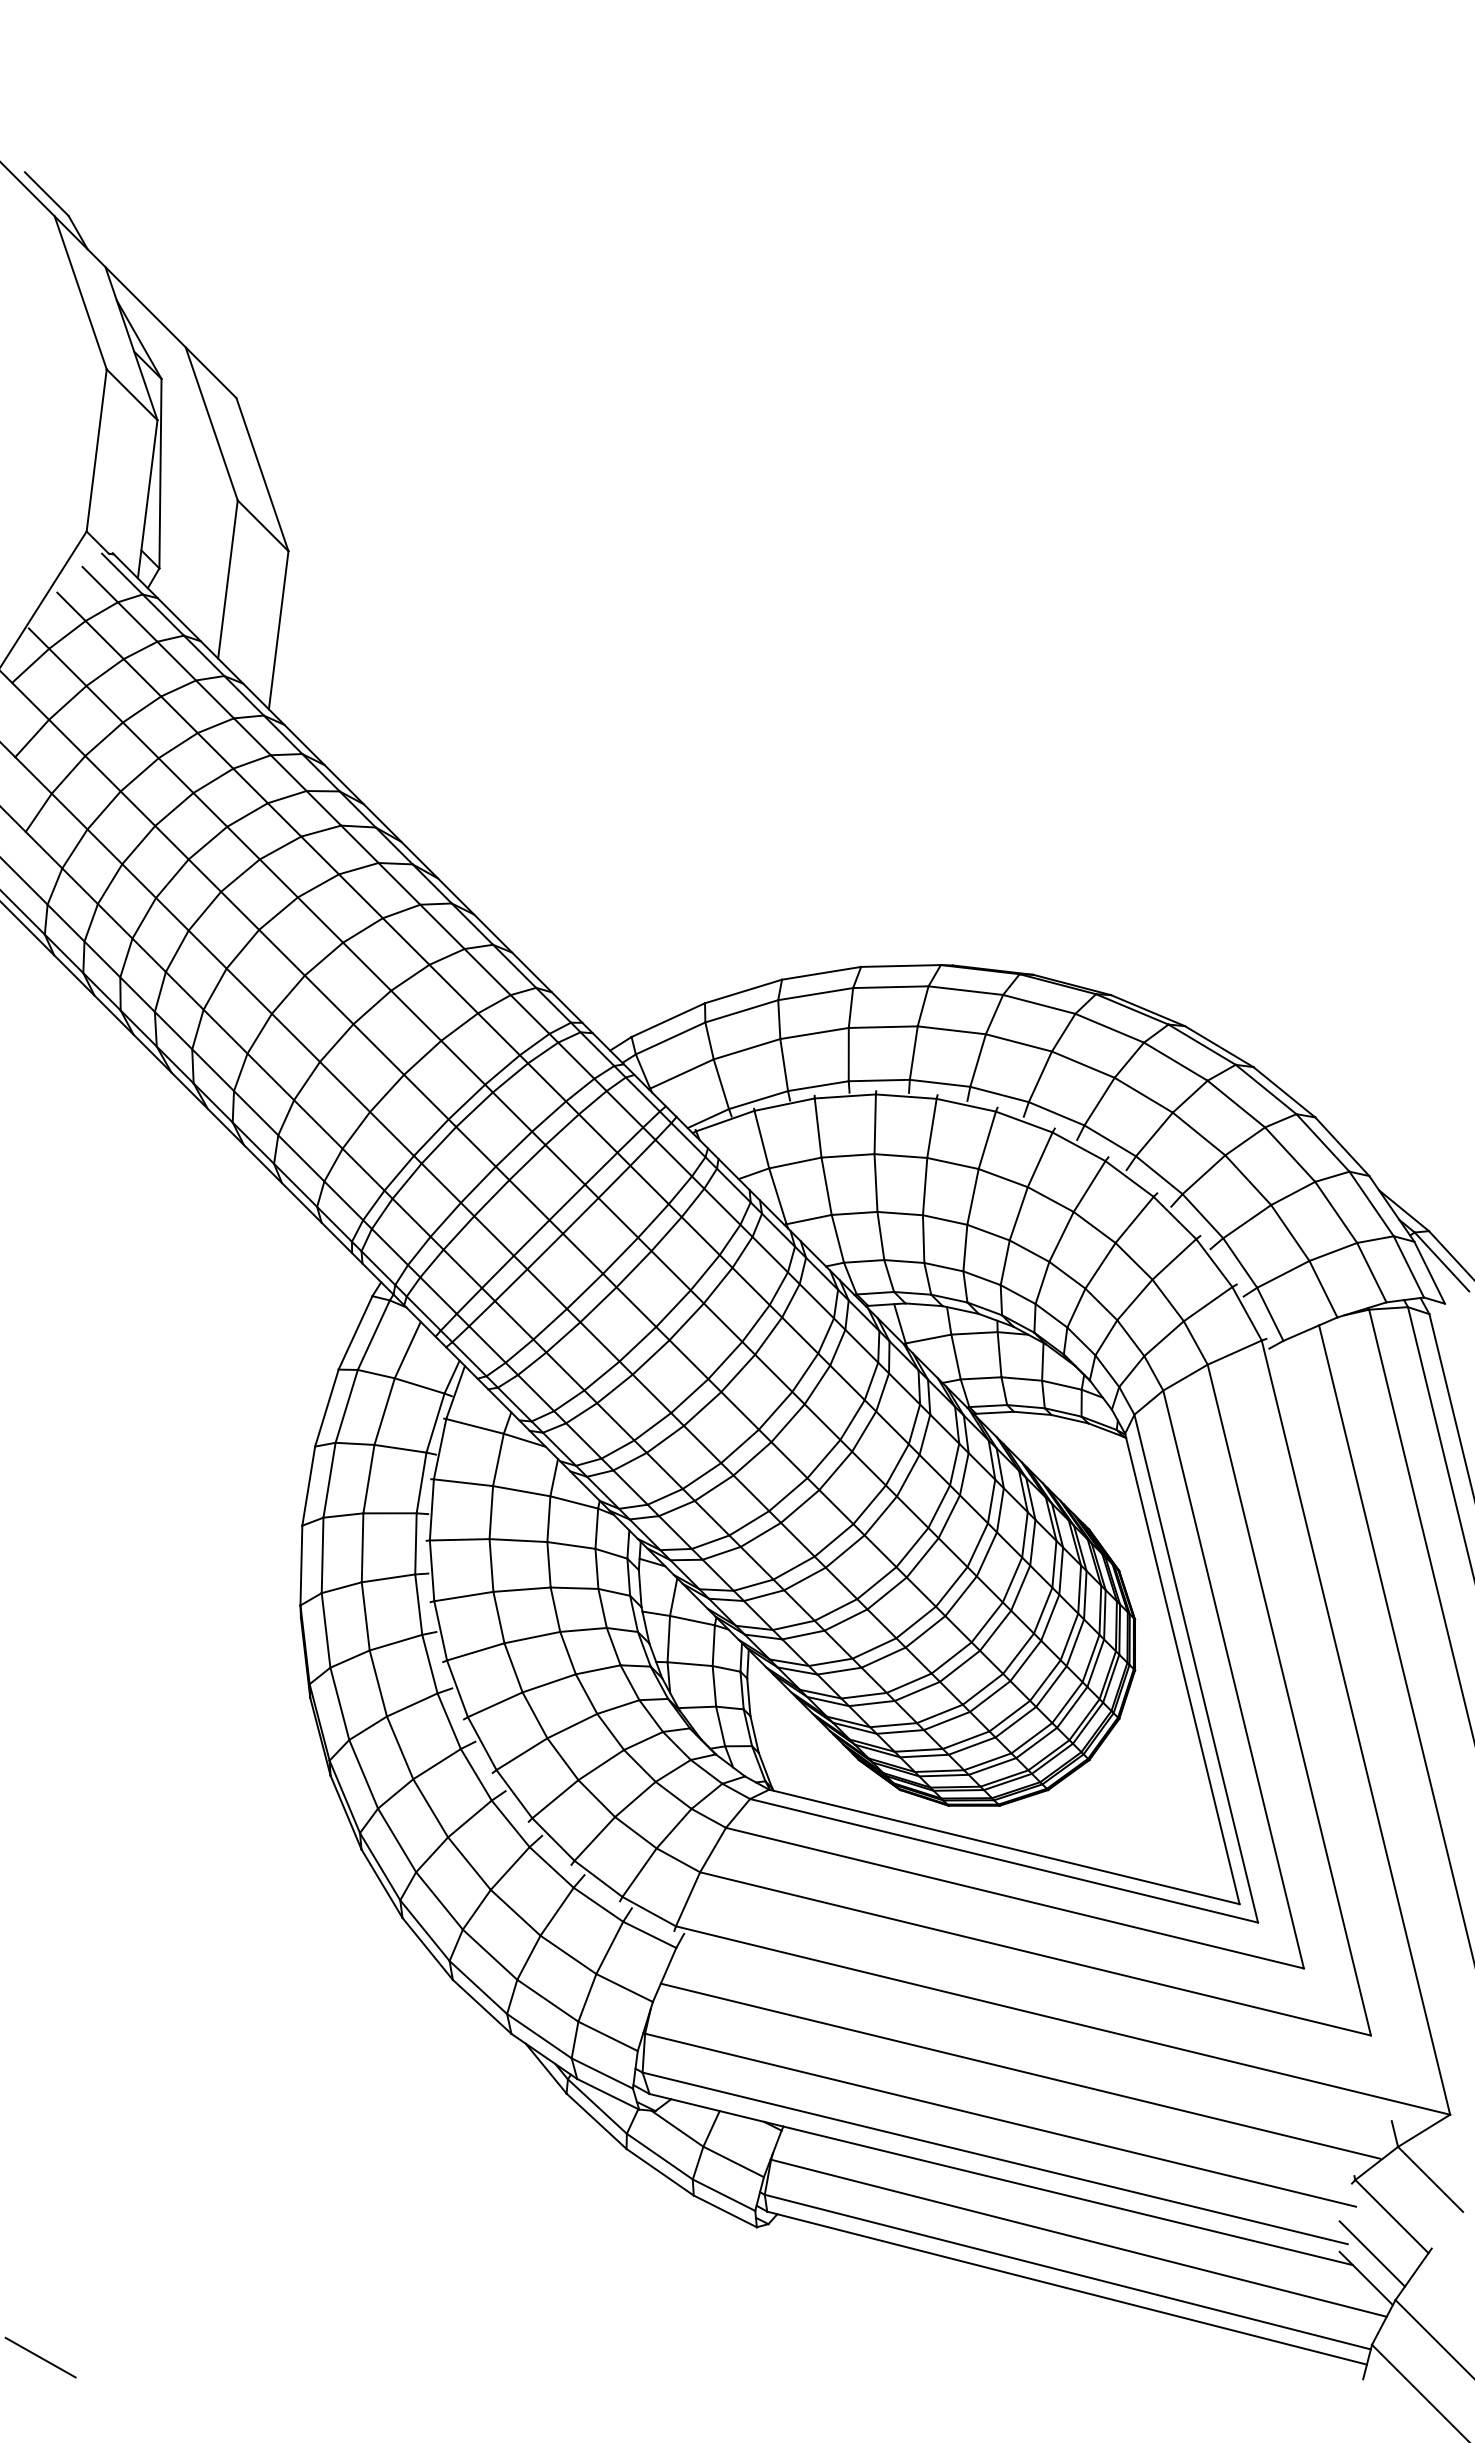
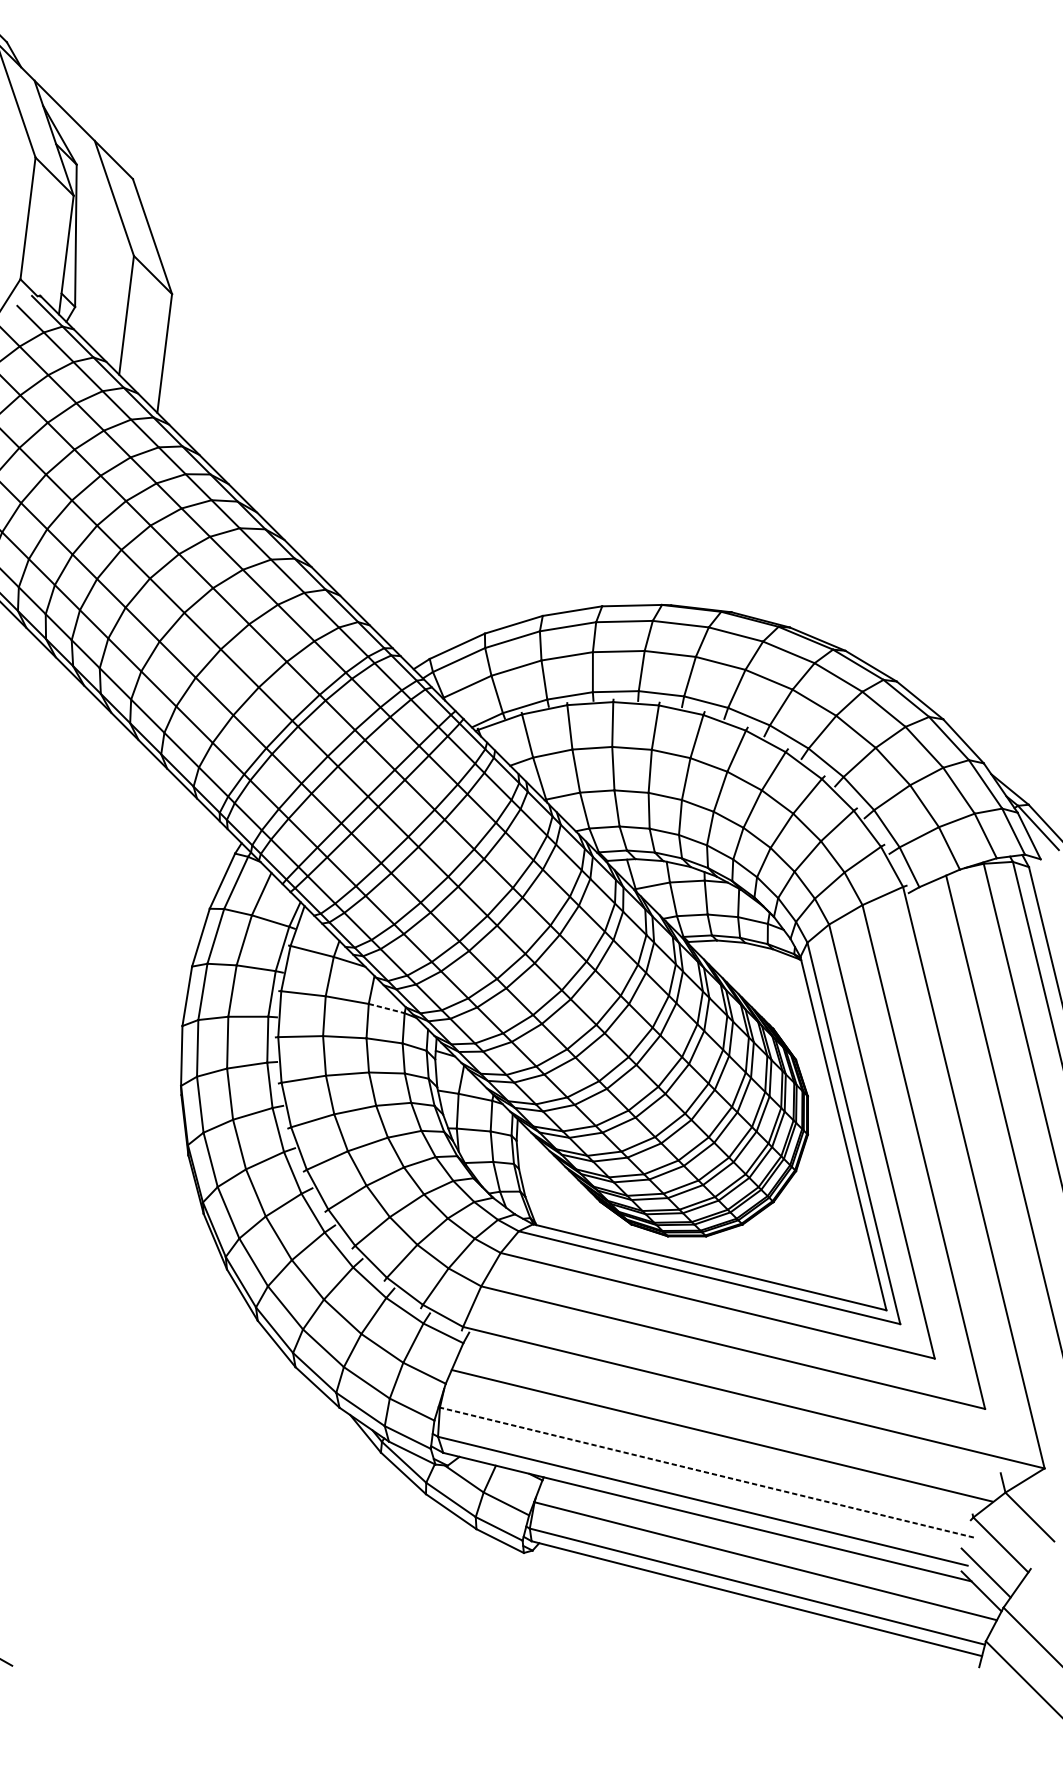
line: (574, 1502) -> (386, 1008), solid -> dashed
line: (1000, 2120) -> (706, 1472), solid -> dashed

